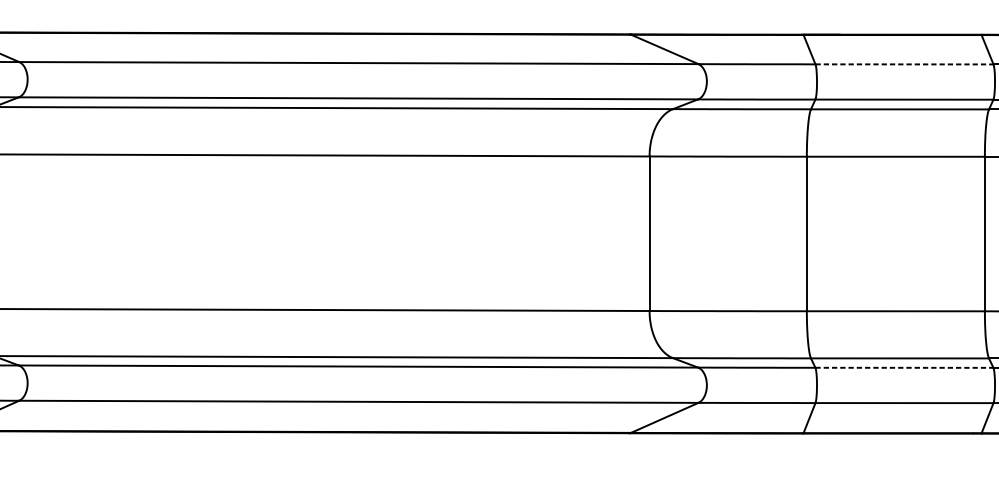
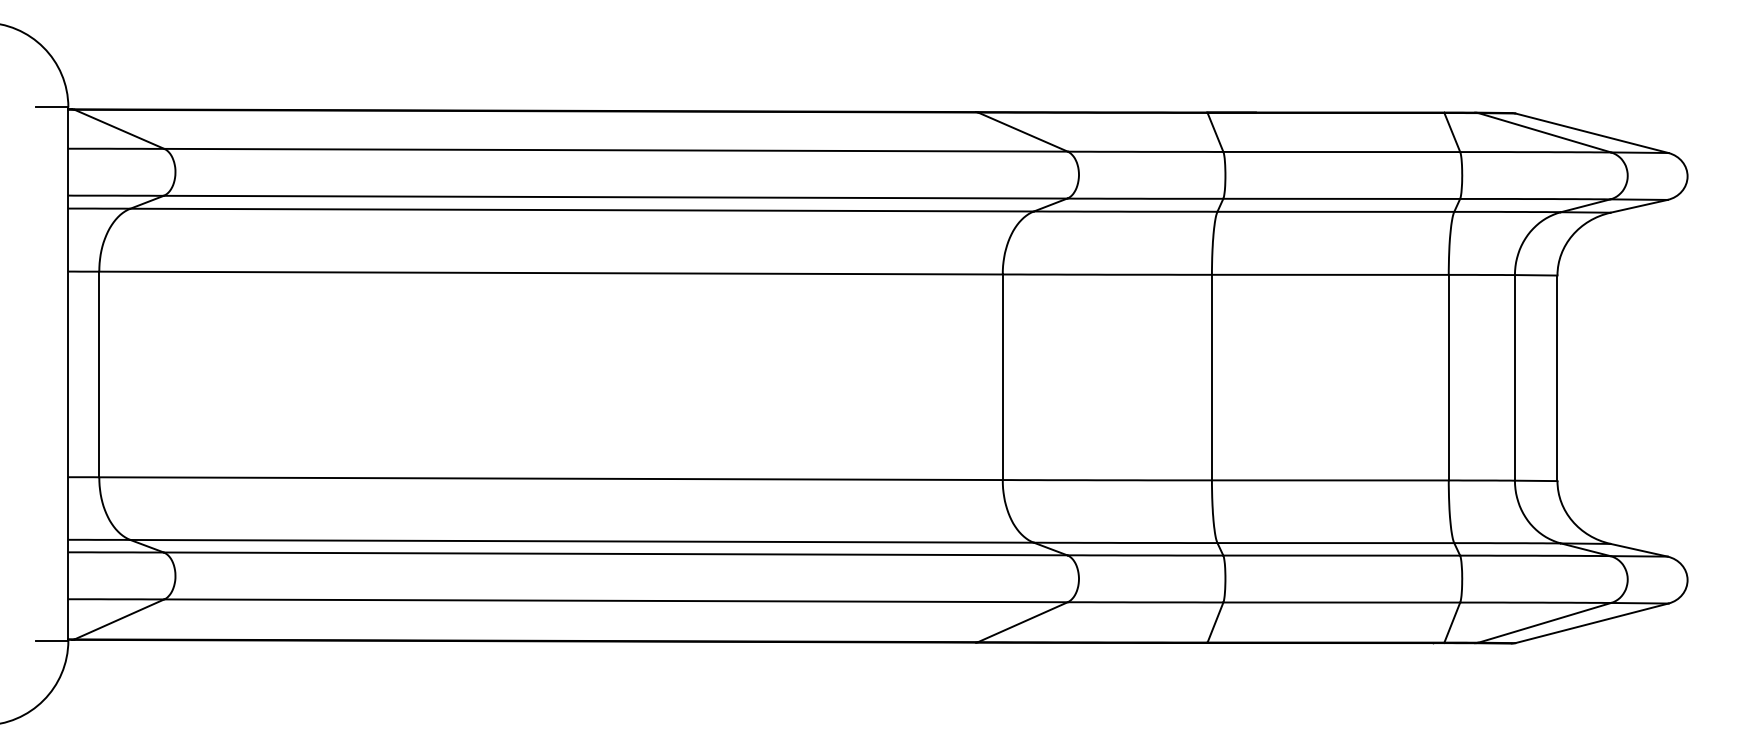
line: (905, 64) -> (1342, 152), dashed -> solid
line: (905, 367) -> (1342, 555), dashed -> solid

